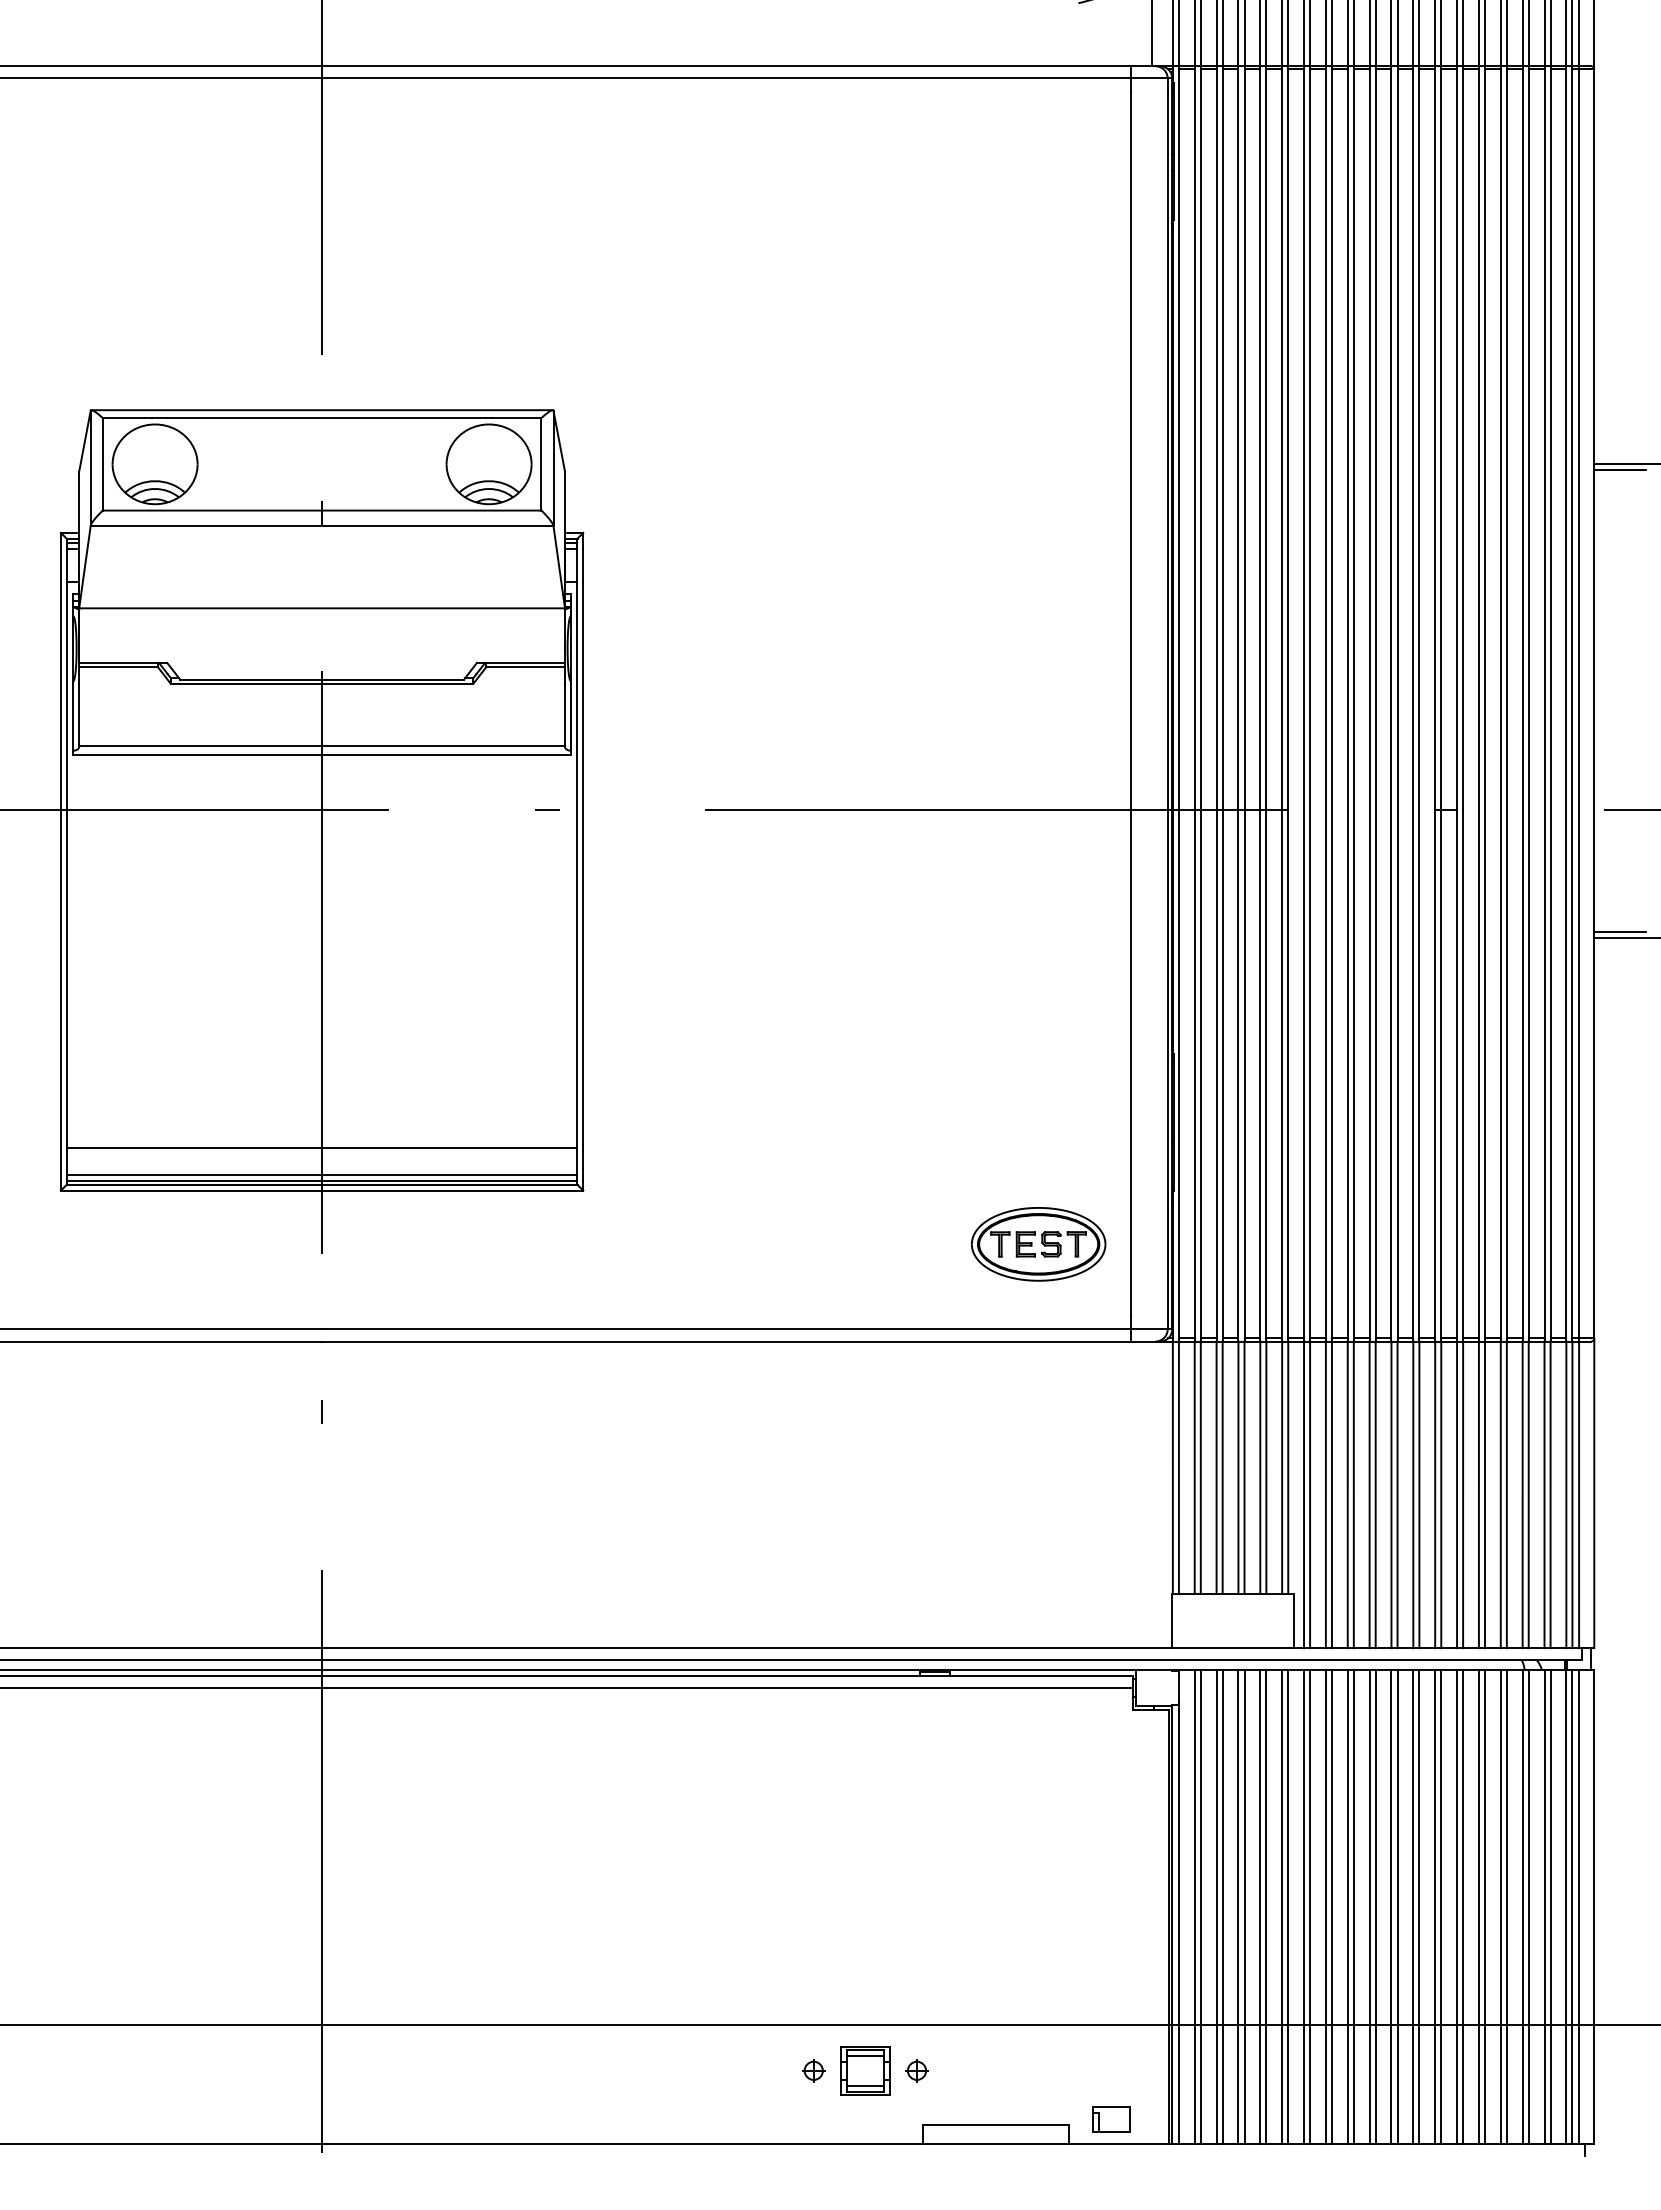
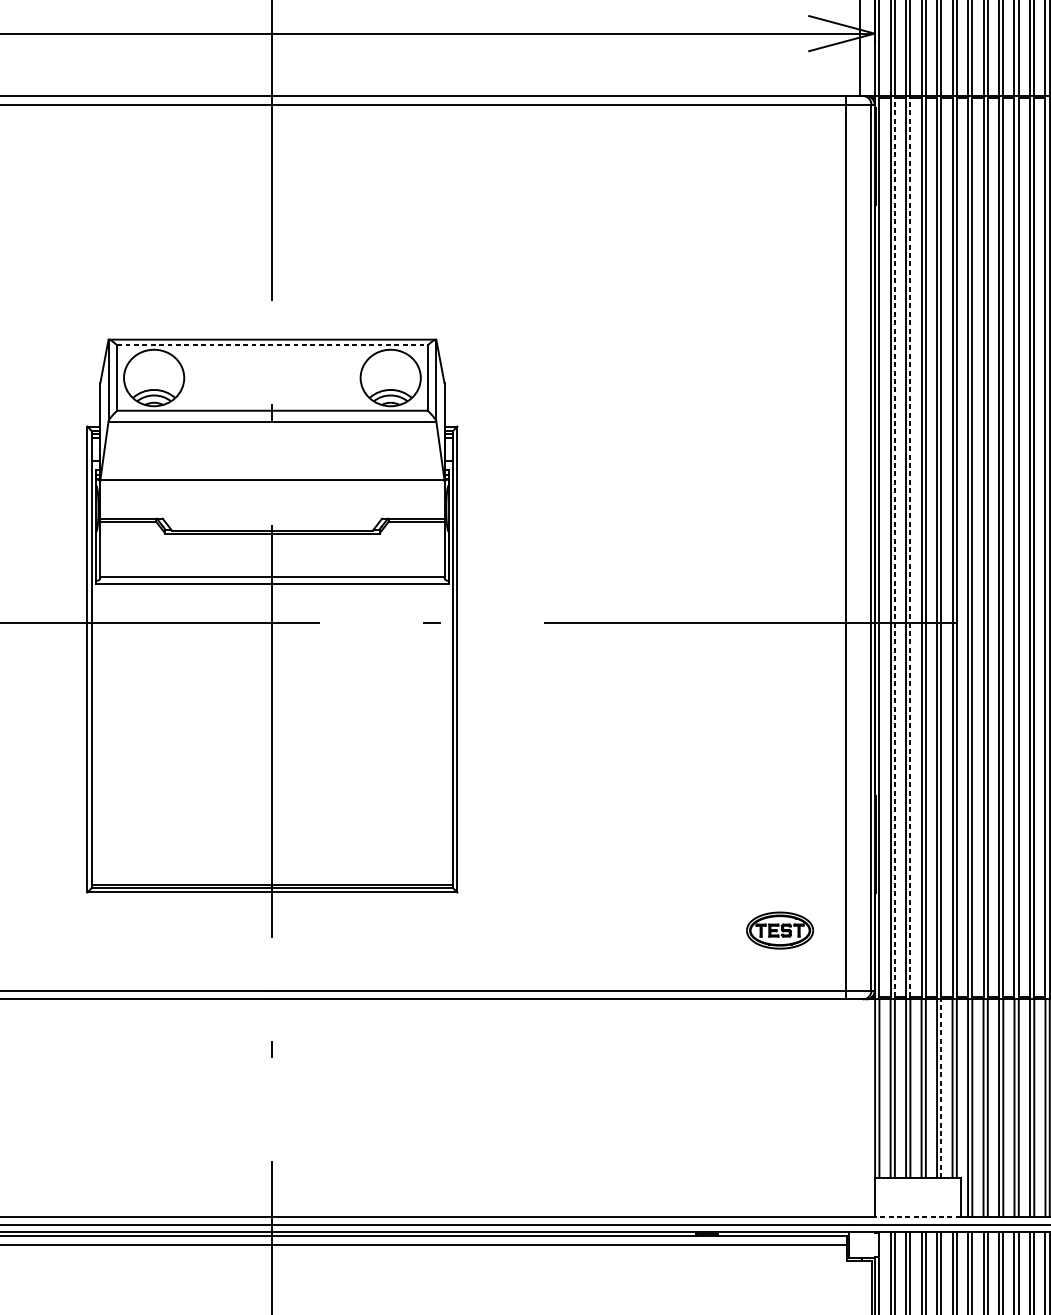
line: (322, 418) -> (272, 345), solid -> dashed
line: (1200, 703) -> (894, 547), solid -> dashed
line: (1222, 703) -> (910, 547), solid -> dashed
line: (322, 1147) -> (272, 861), removed
line: (322, 1174) -> (272, 881), removed
part: (1038, 1244) -> (779, 930), size x0.7
line: (1266, 1467) -> (941, 1088), solid -> dashed
line: (1232, 1648) -> (917, 1216), solid -> dashed

